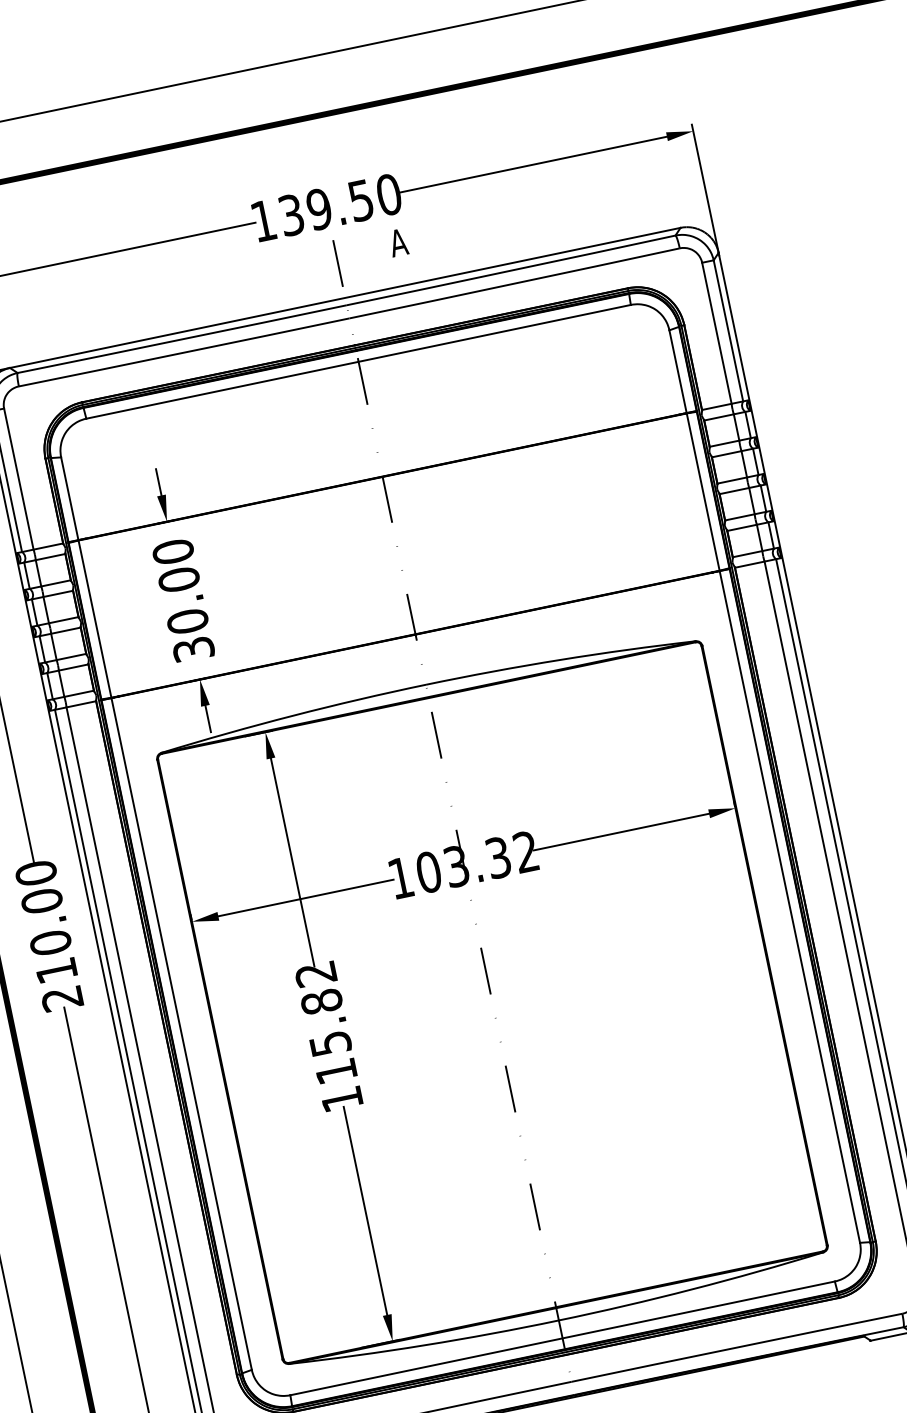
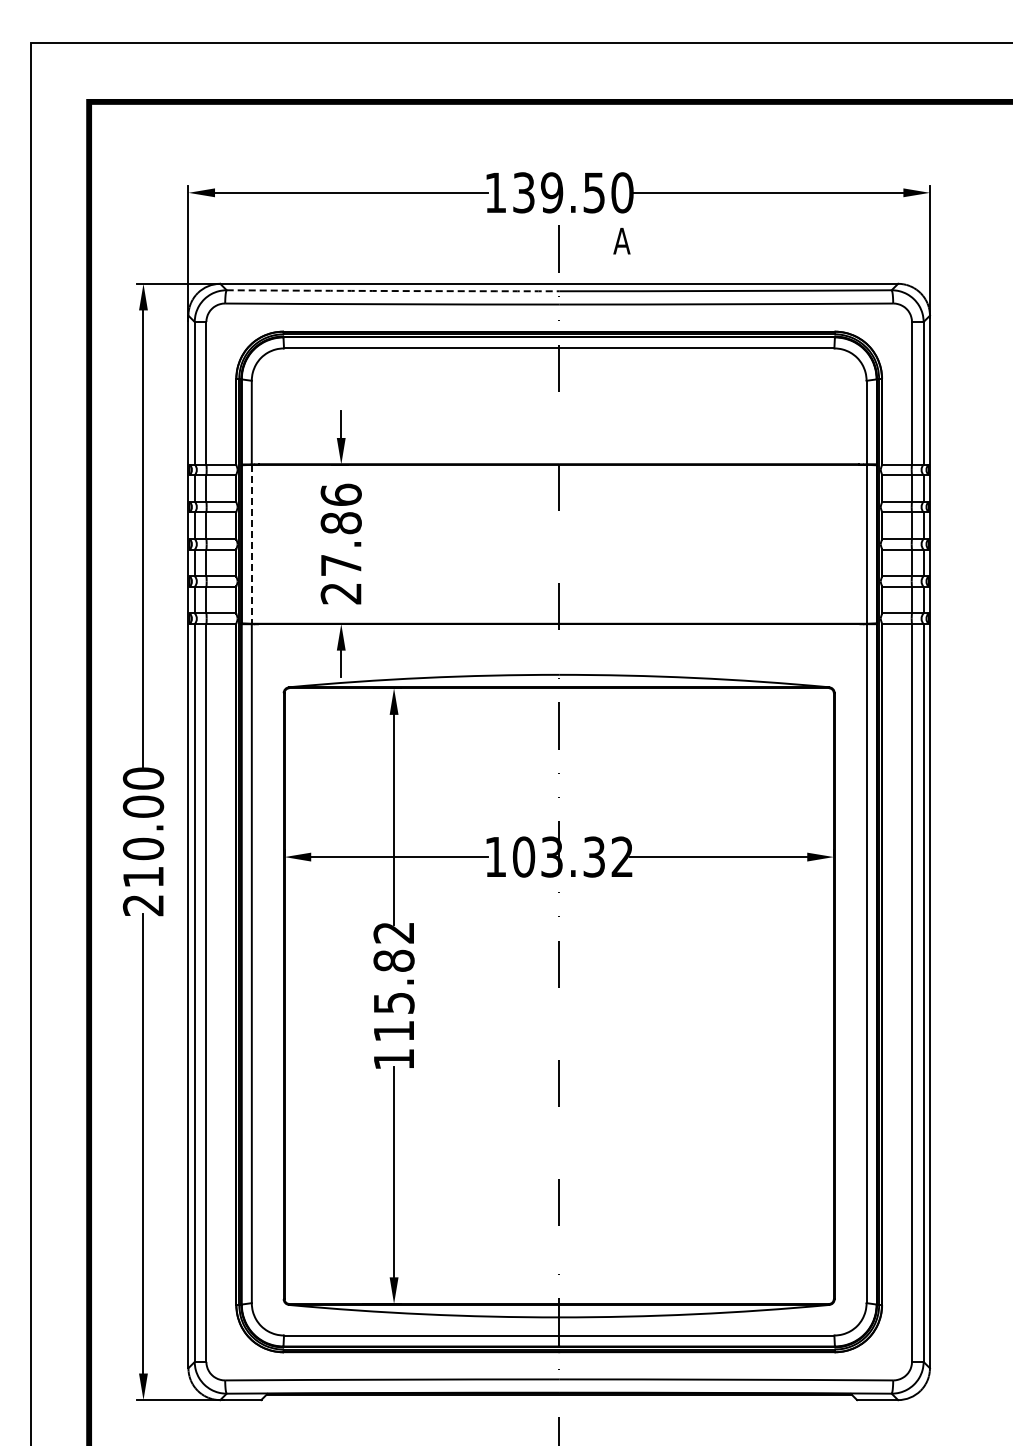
arc: (181, 339) -> (392, 291), solid -> dashed
text: (182, 600) -> (340, 543), 30.00 -> 27.86
line: (94, 619) -> (251, 544), solid -> dashed

